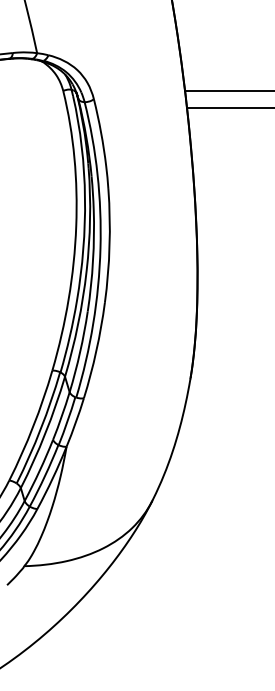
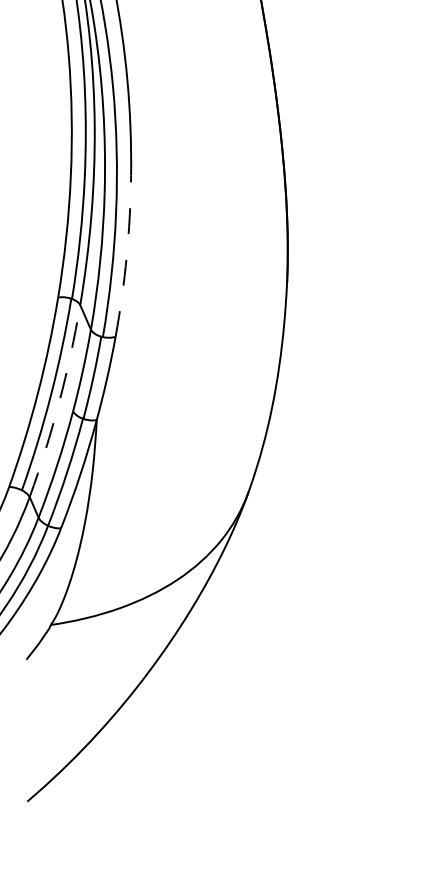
arc: (96, 351) -> (126, 257), solid -> dashed
arc: (45, 433) -> (59, 402), solid -> dashed

